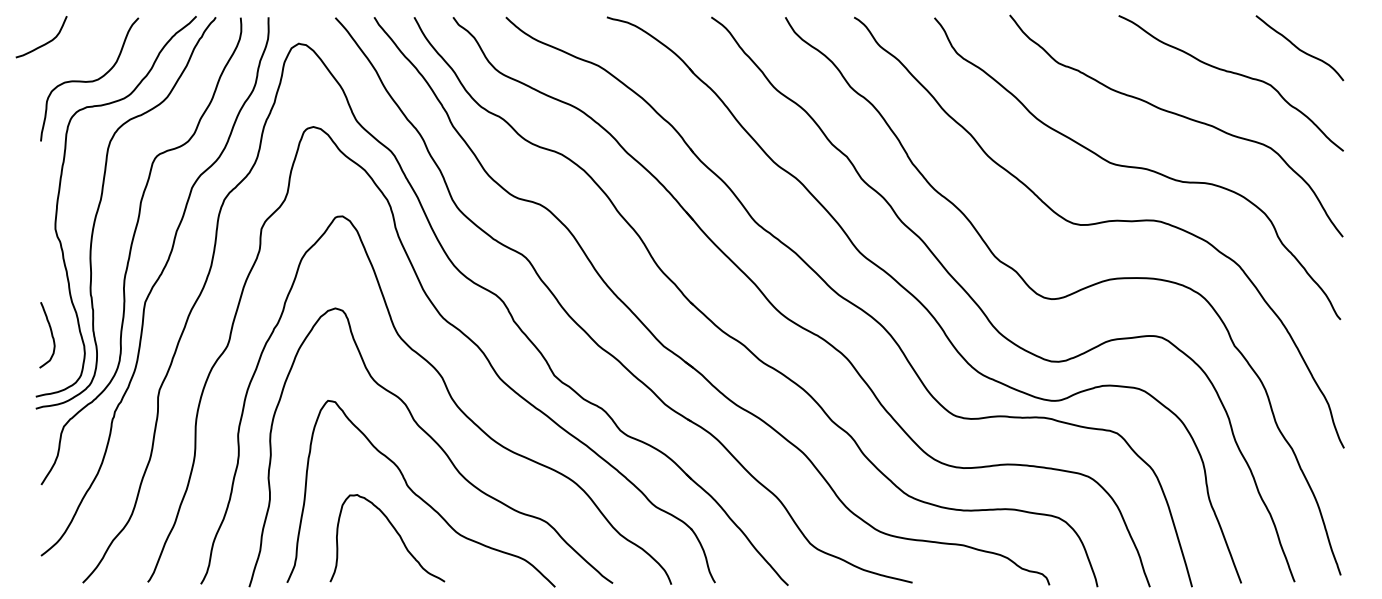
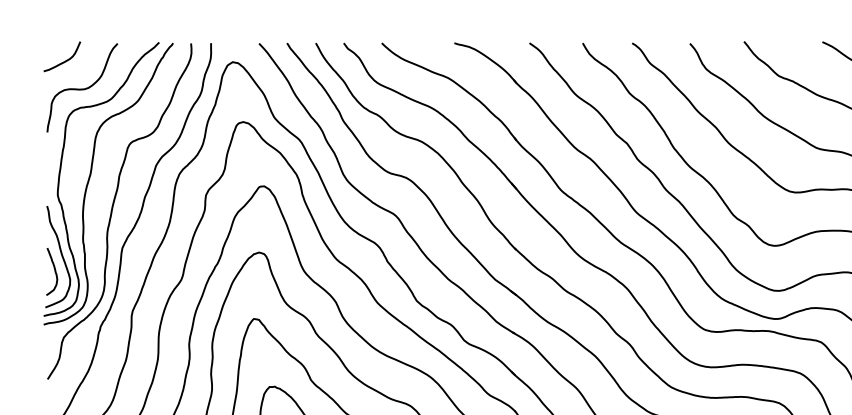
curve: (44, 43) -> (64, 61), moved
curve: (60, 313) -> (61, 256), added

